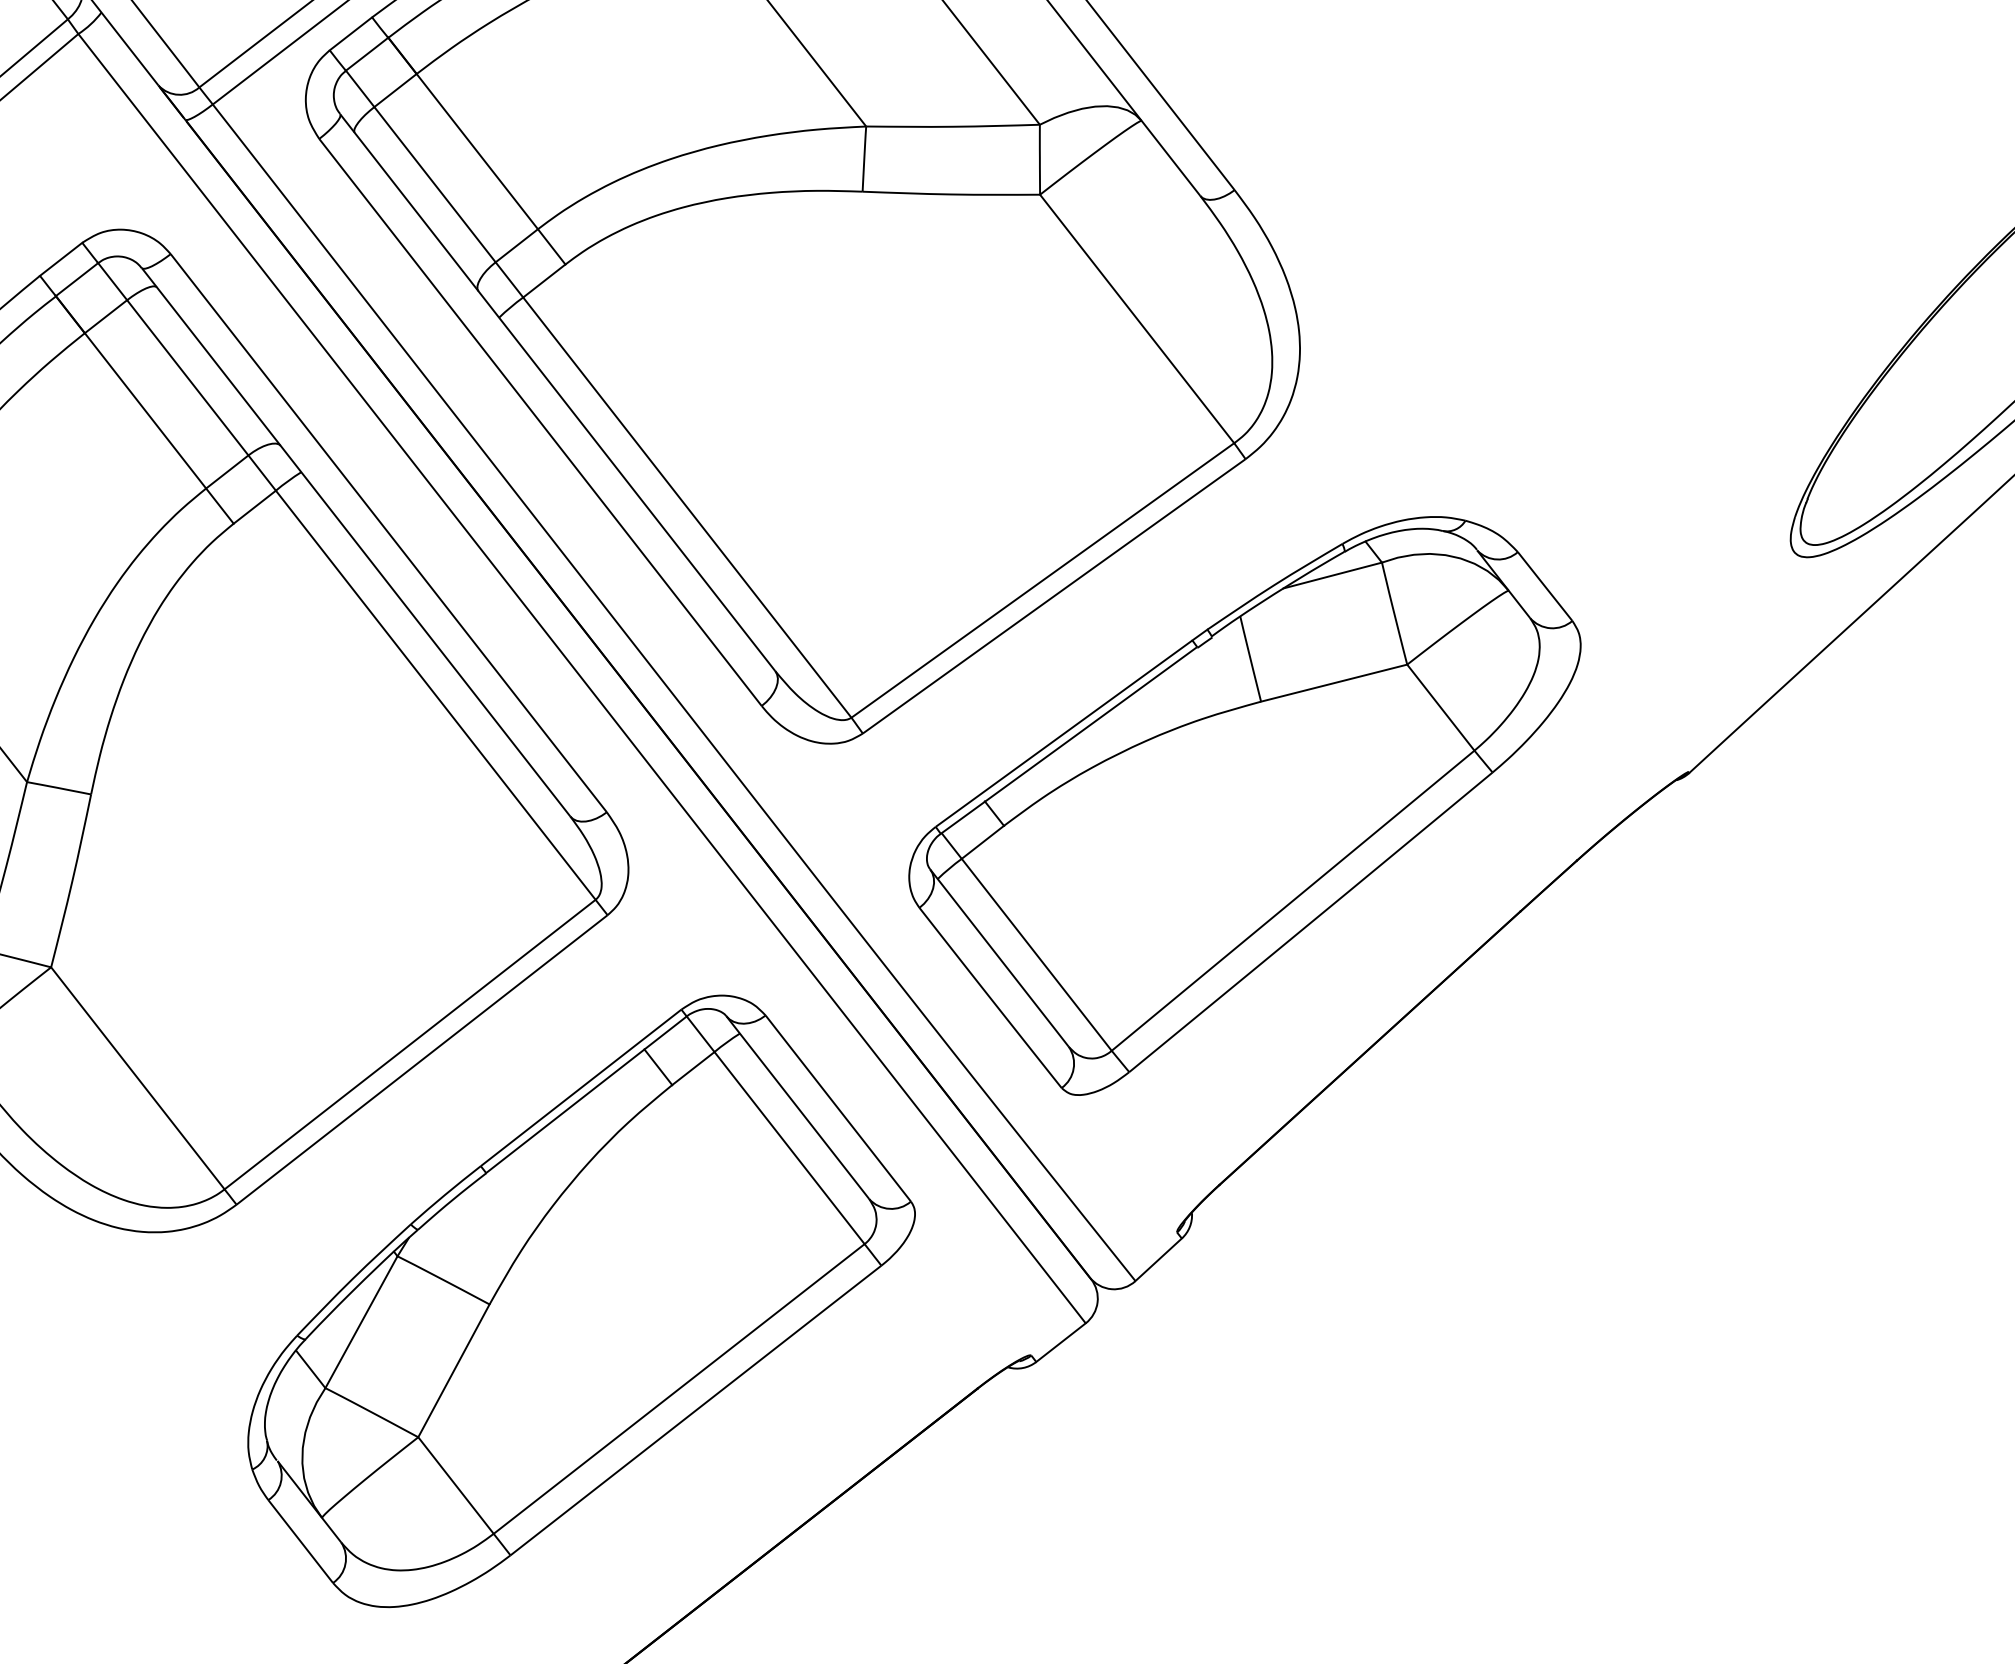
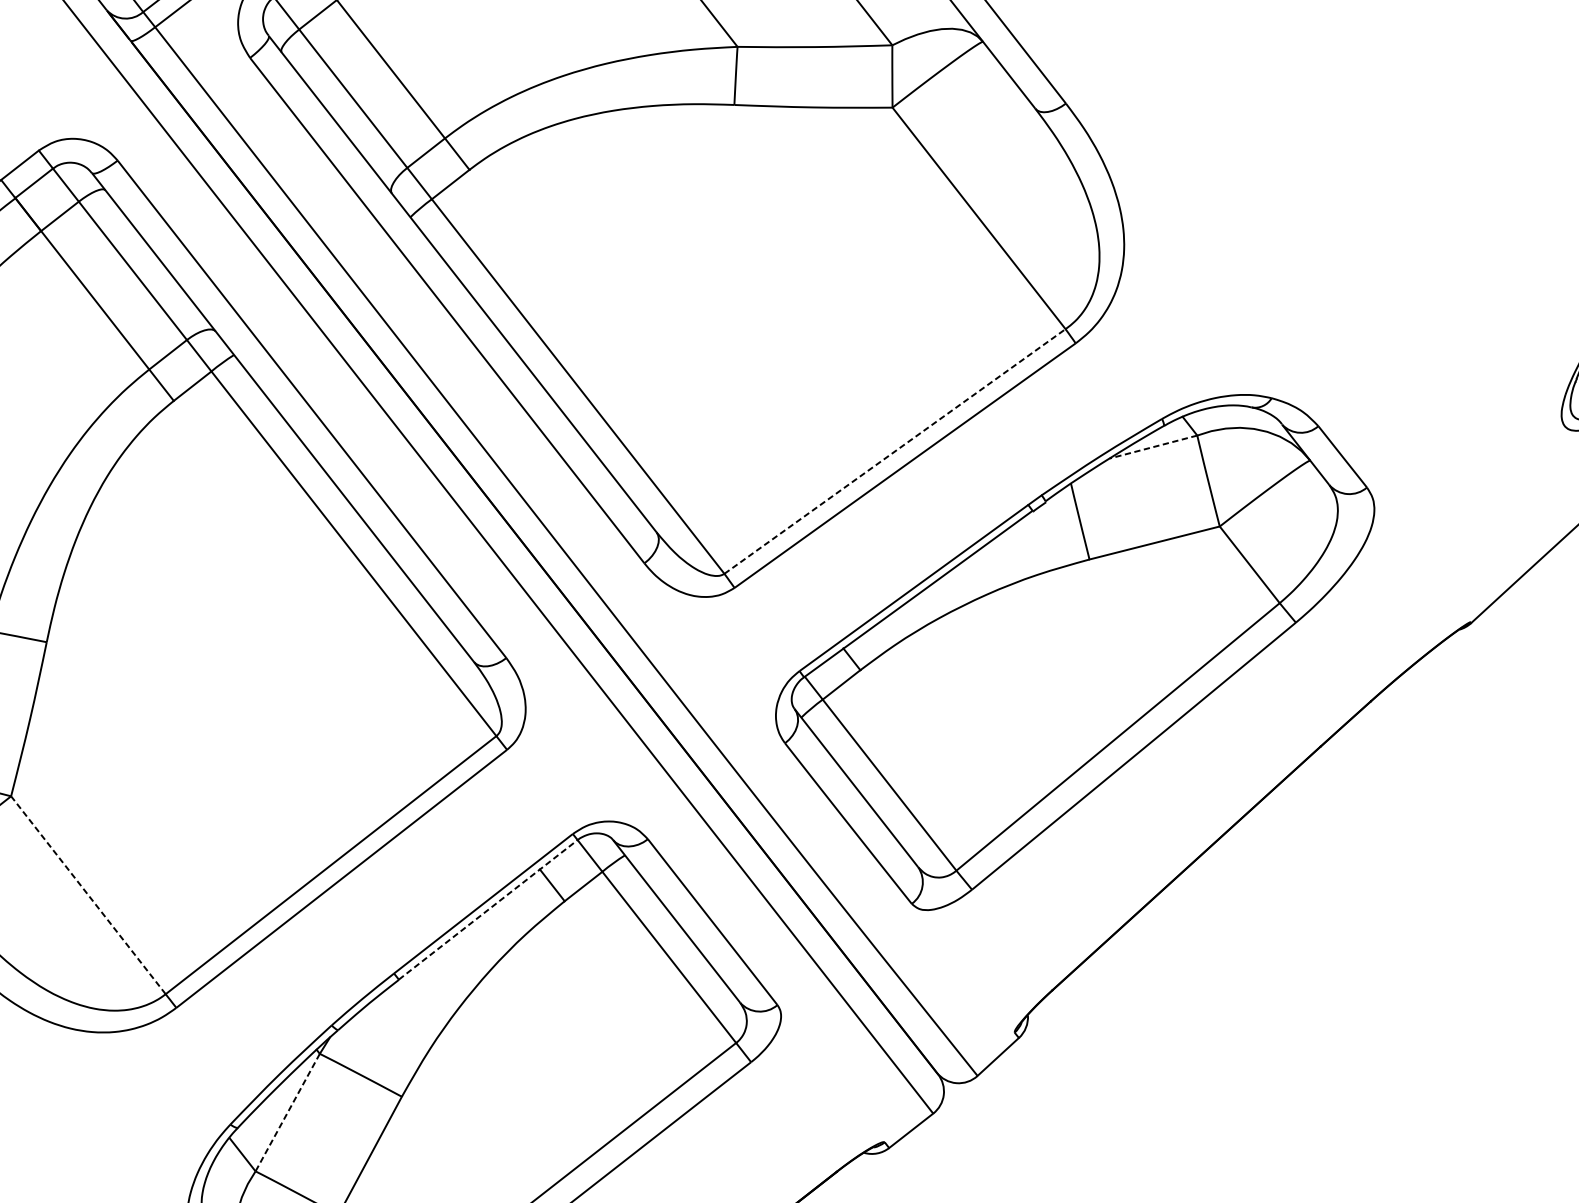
line: (1332, 575) -> (1153, 447), solid -> dashed
line: (1042, 580) -> (894, 451), solid -> dashed
line: (137, 1078) -> (88, 895), solid -> dashed
line: (586, 1094) -> (488, 909), solid -> dashed
line: (361, 1322) -> (287, 1112), solid -> dashed

